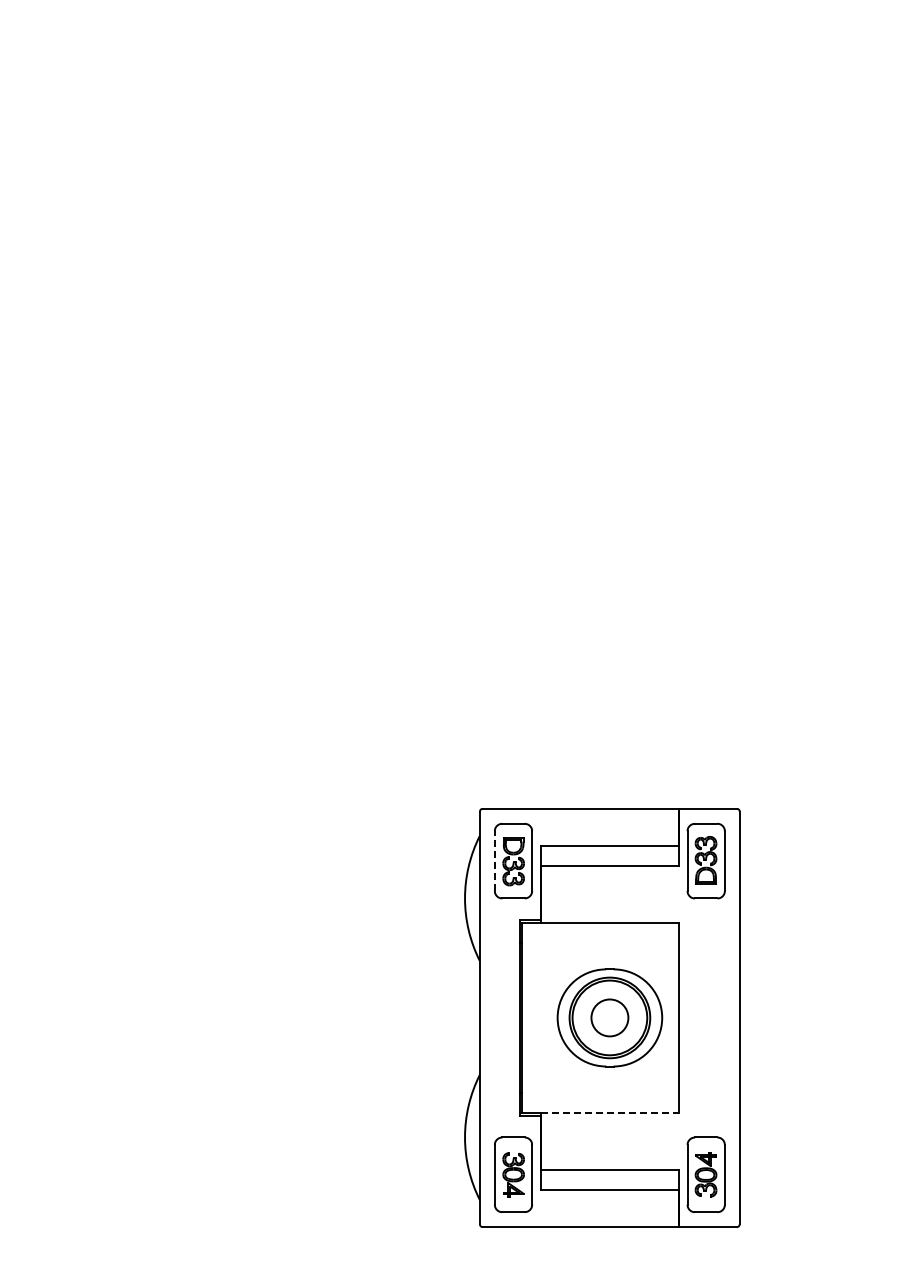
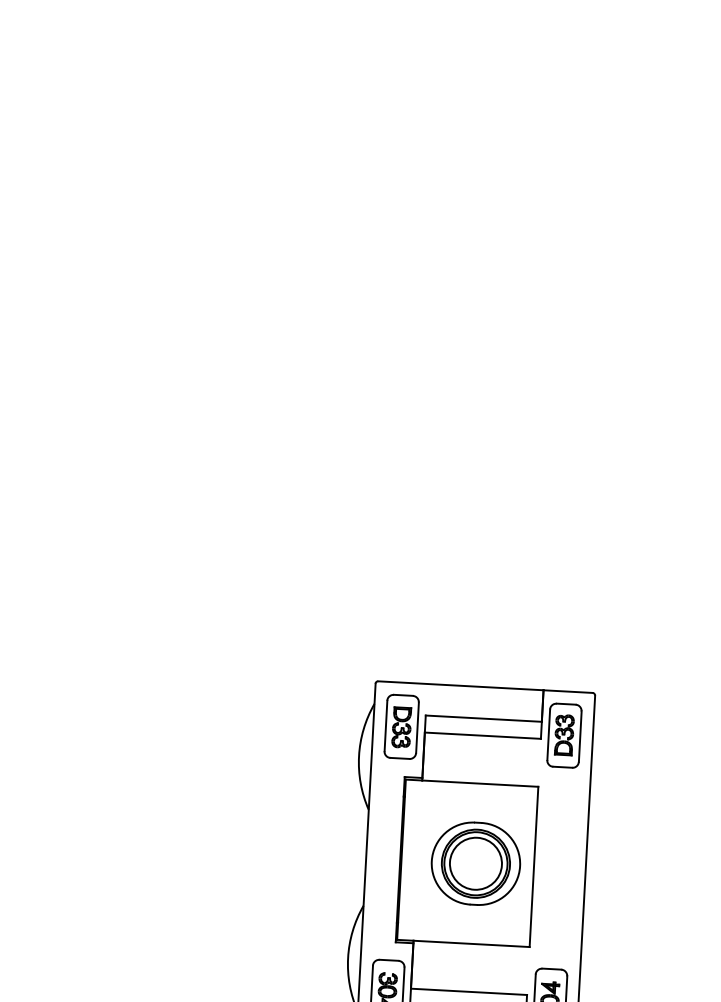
line: (494, 861) -> (385, 726), dashed -> solid
circle: (609, 1017) -> (475, 863), size x1.67
line: (609, 1112) -> (471, 943), dashed -> solid

